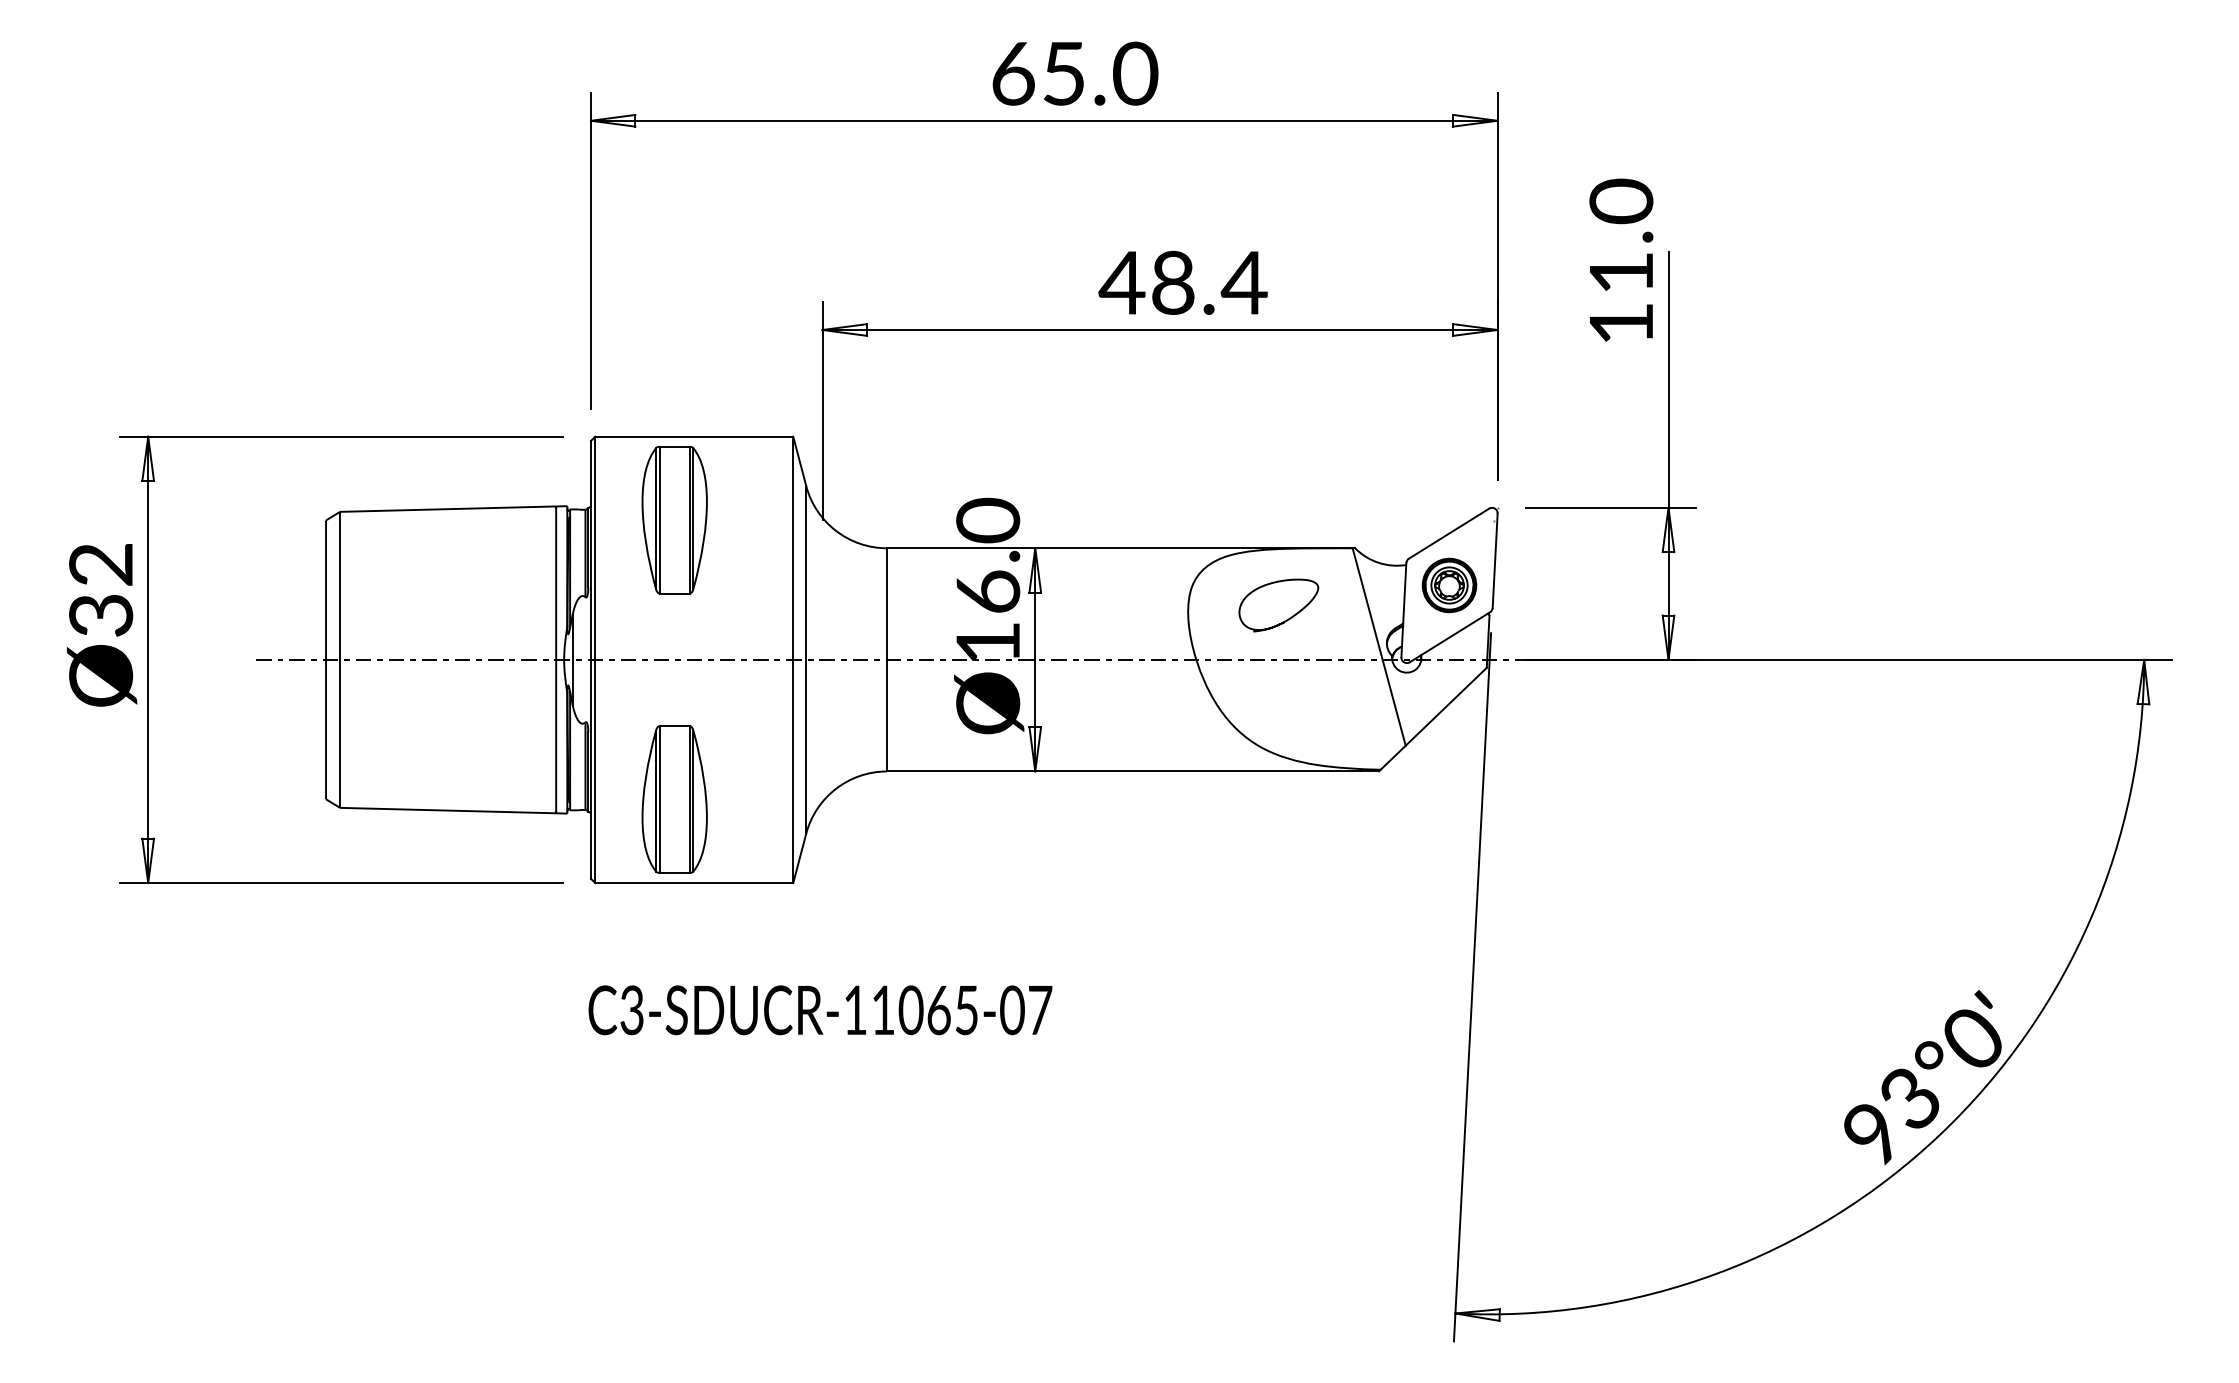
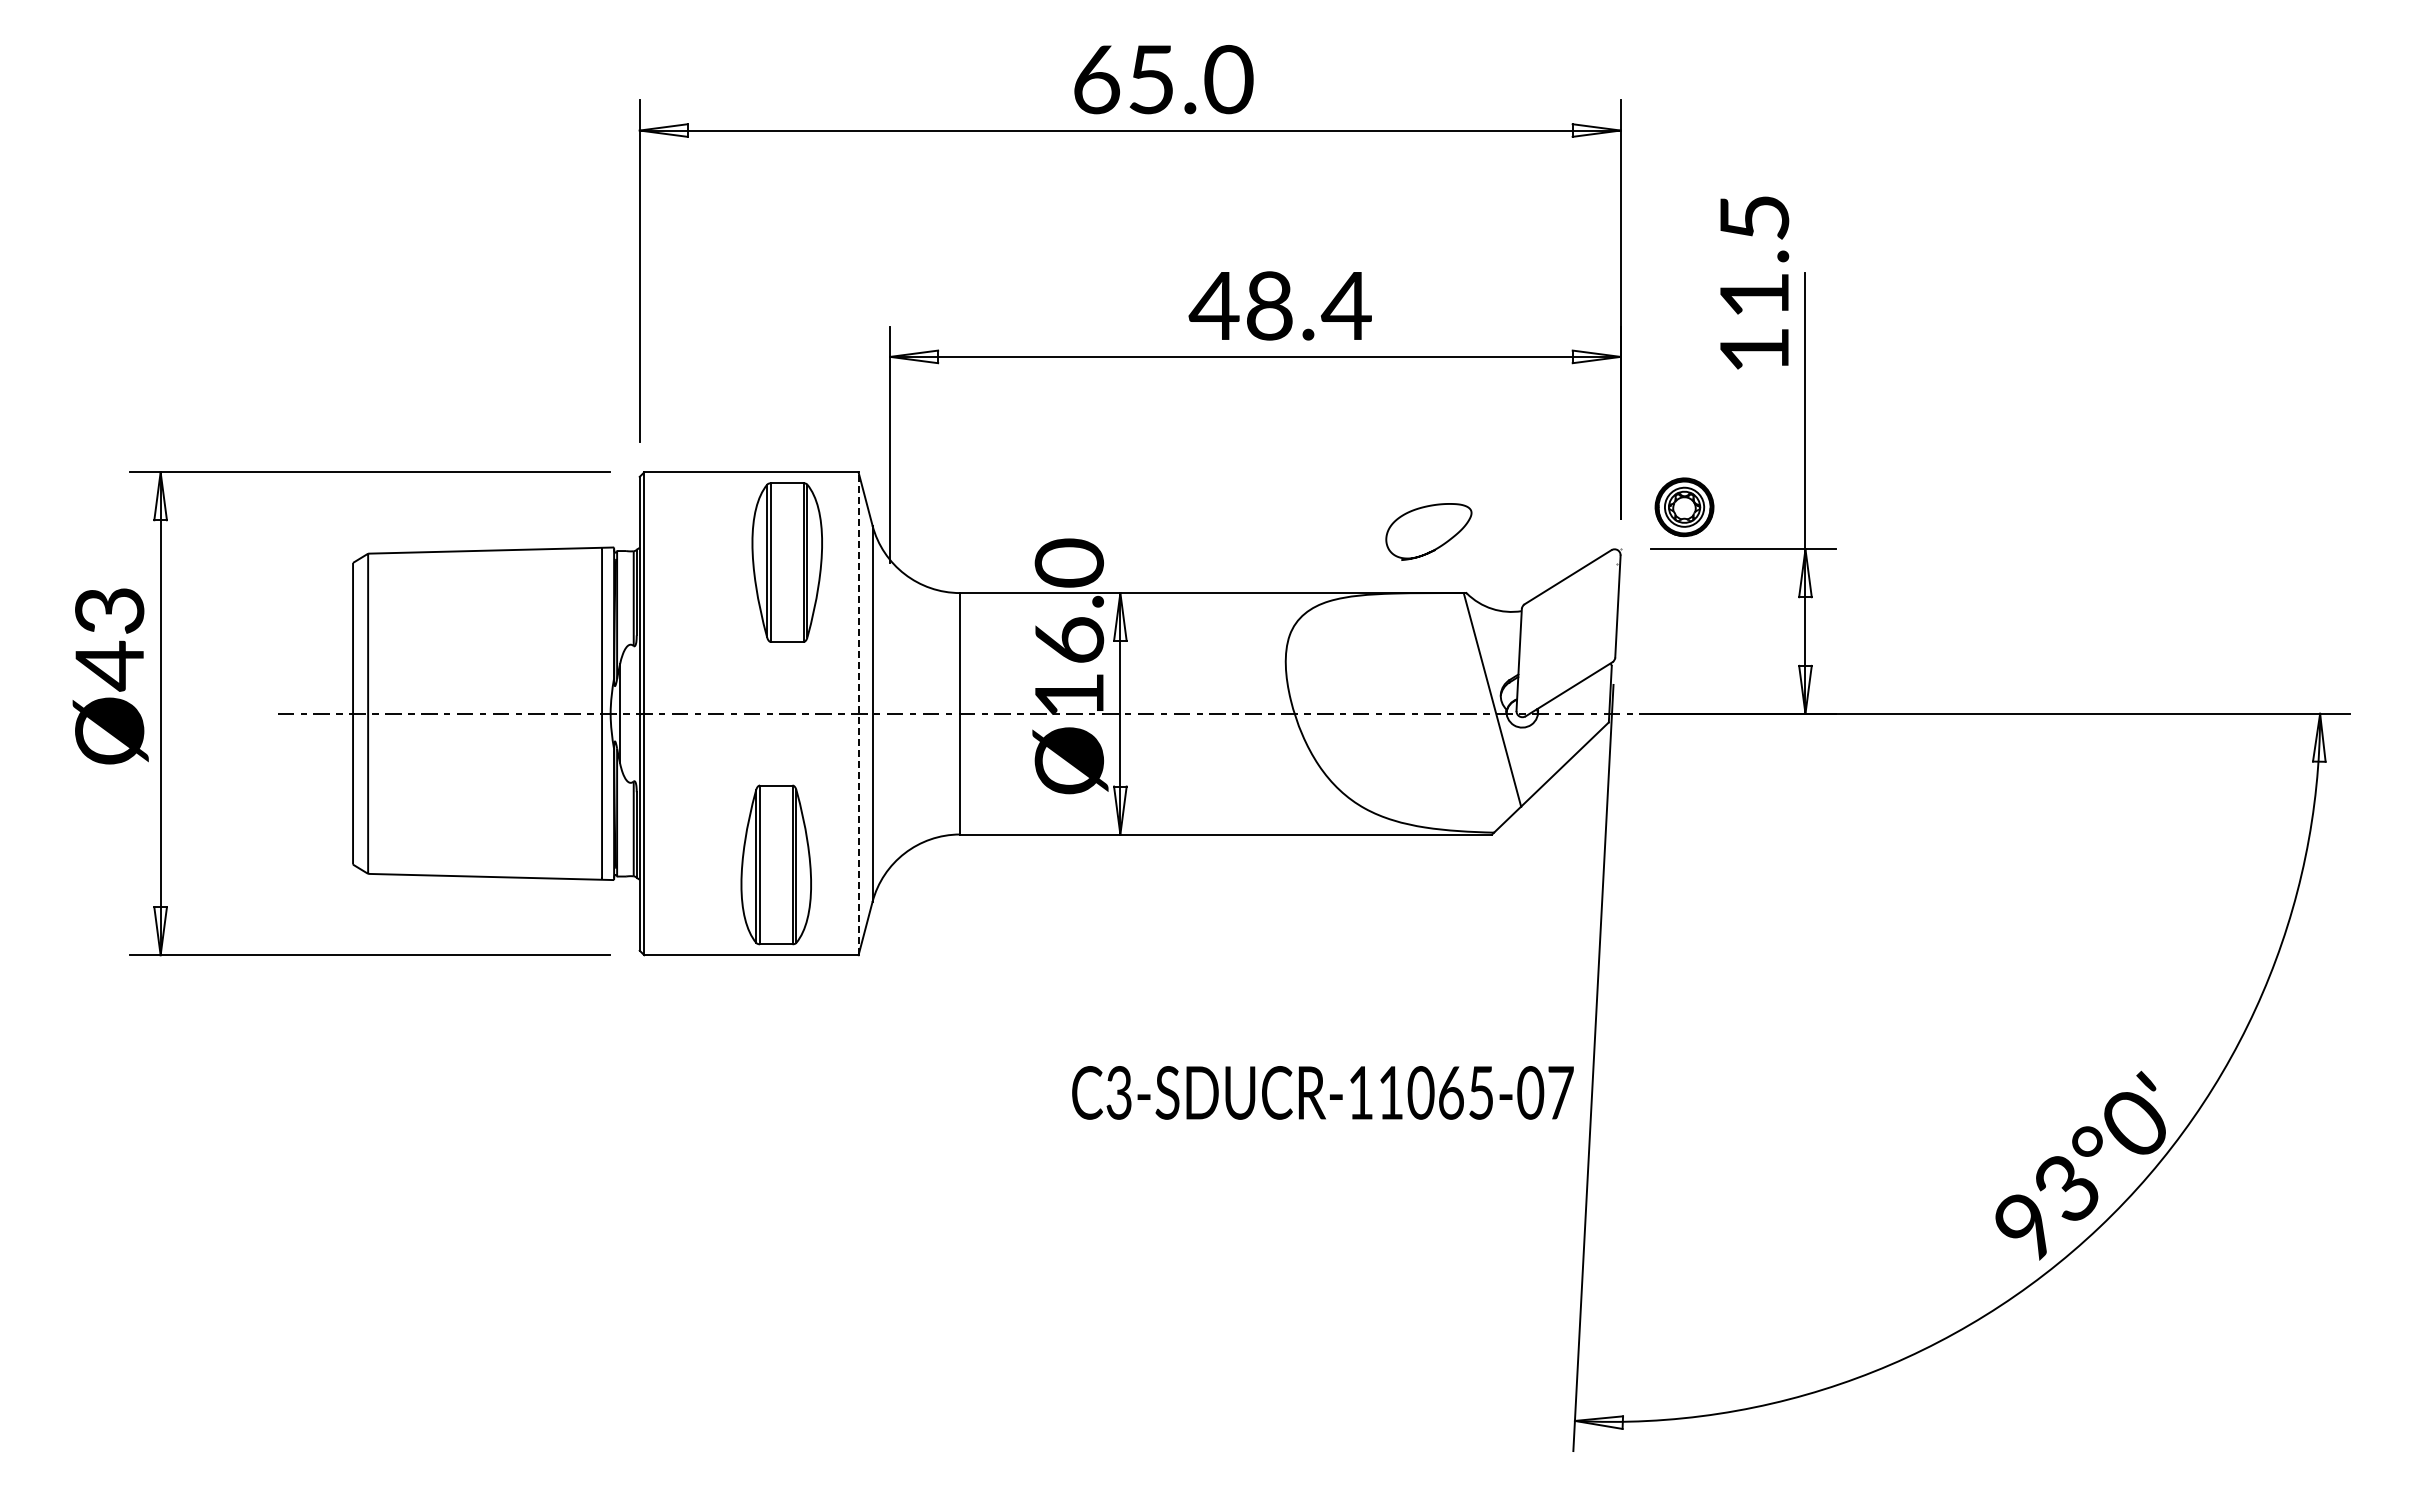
text: (1621, 201) -> (1754, 217), 11.0 -> 11.5
part: (673, 520) -> (786, 562), moved
part: (1449, 585) -> (1684, 507), moved
text: (100, 591) -> (109, 639), Ø32 -> Ø43
curve: (1285, 619) -> (1436, 547), moved
line: (793, 659) -> (858, 713), solid -> dashed
part: (673, 799) -> (775, 864), moved
text: (820, 1009) -> (1322, 1092), moved

